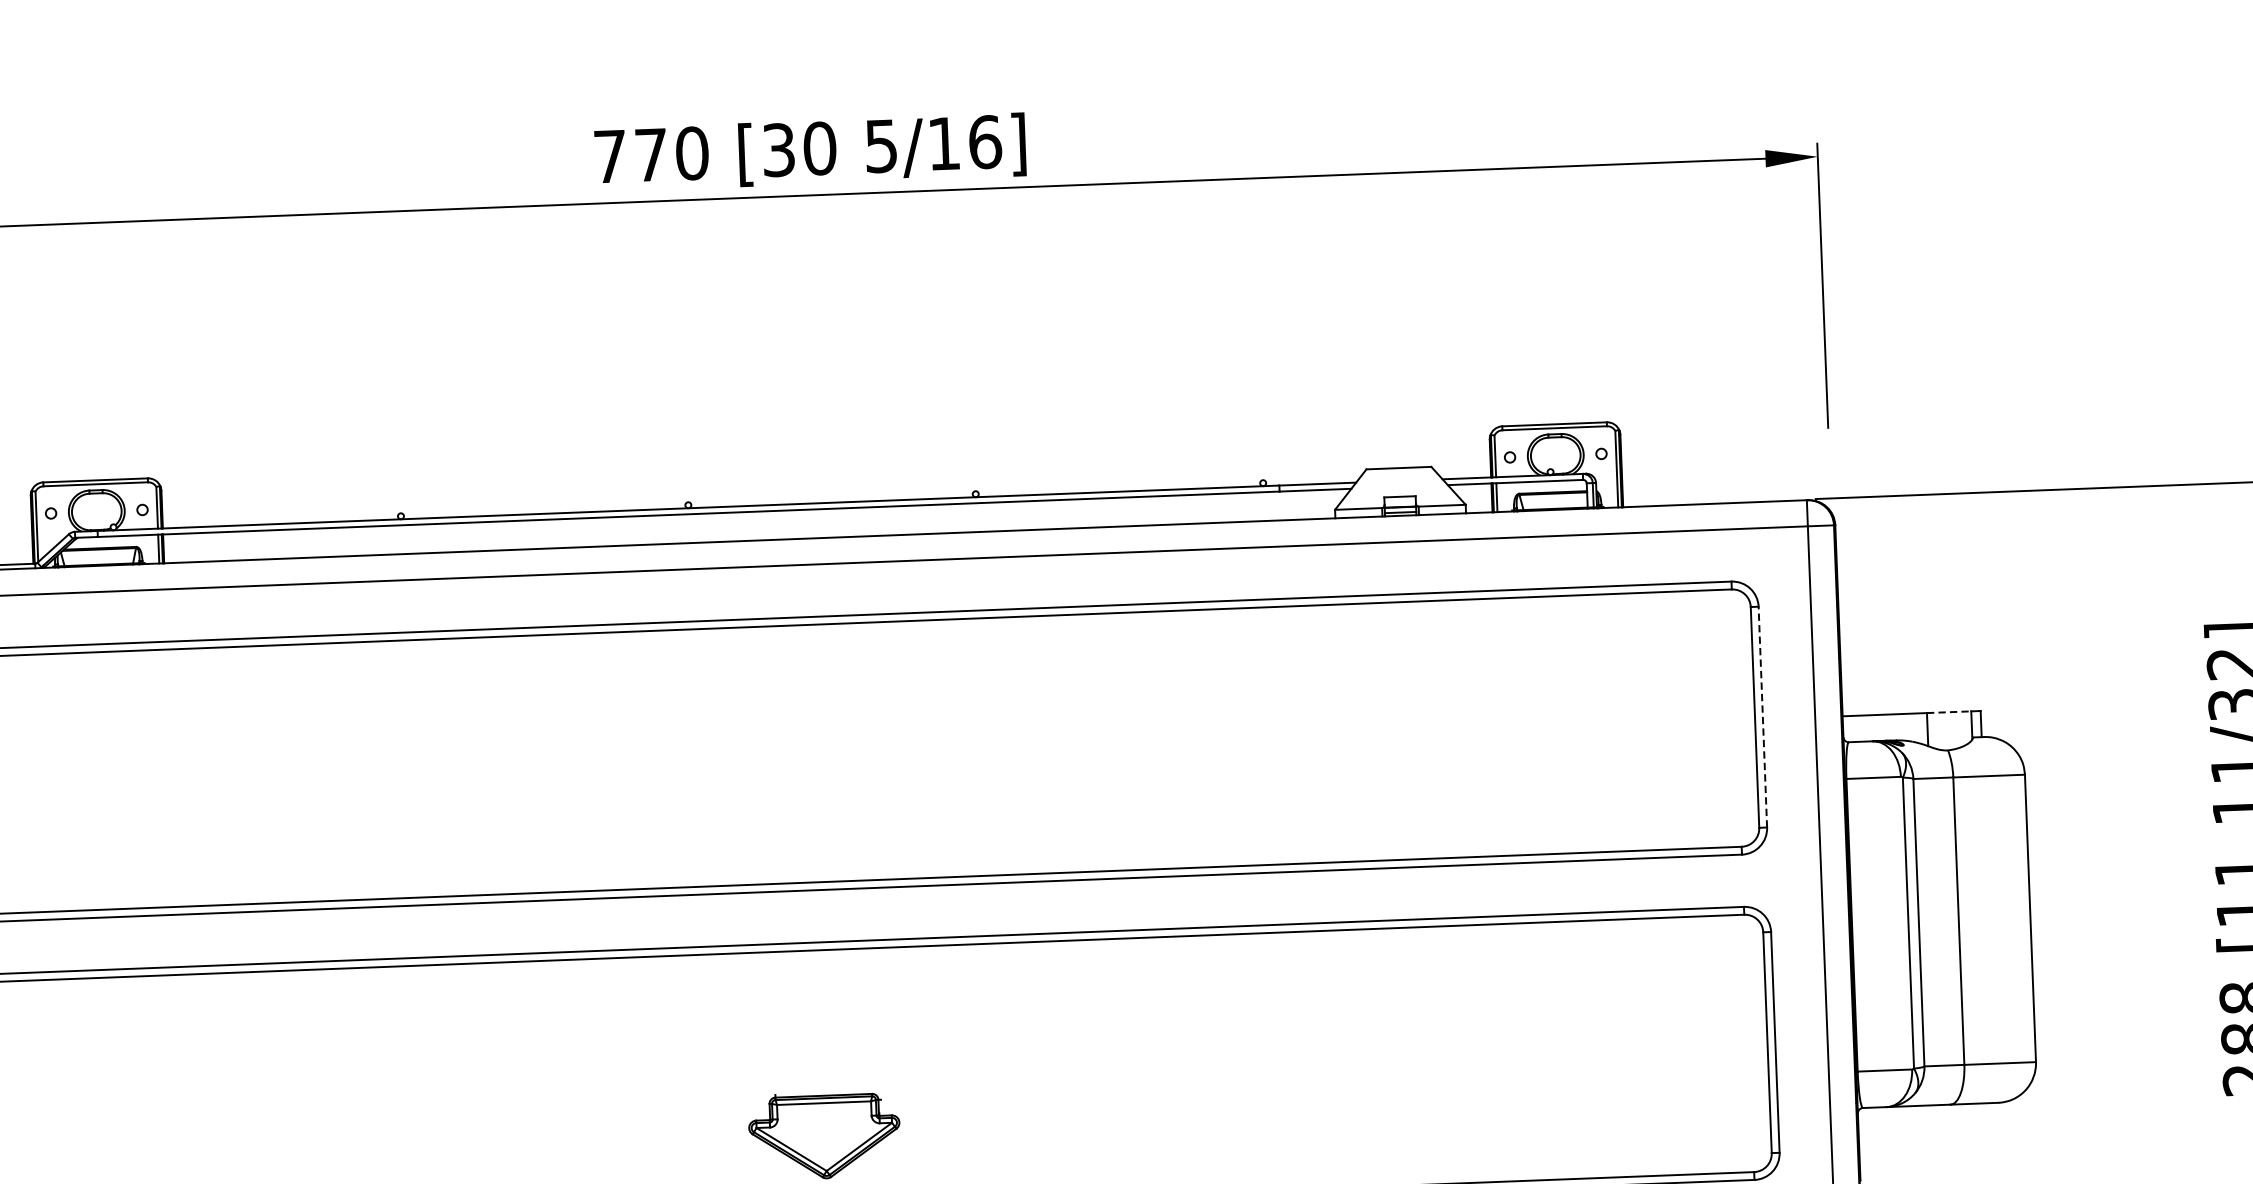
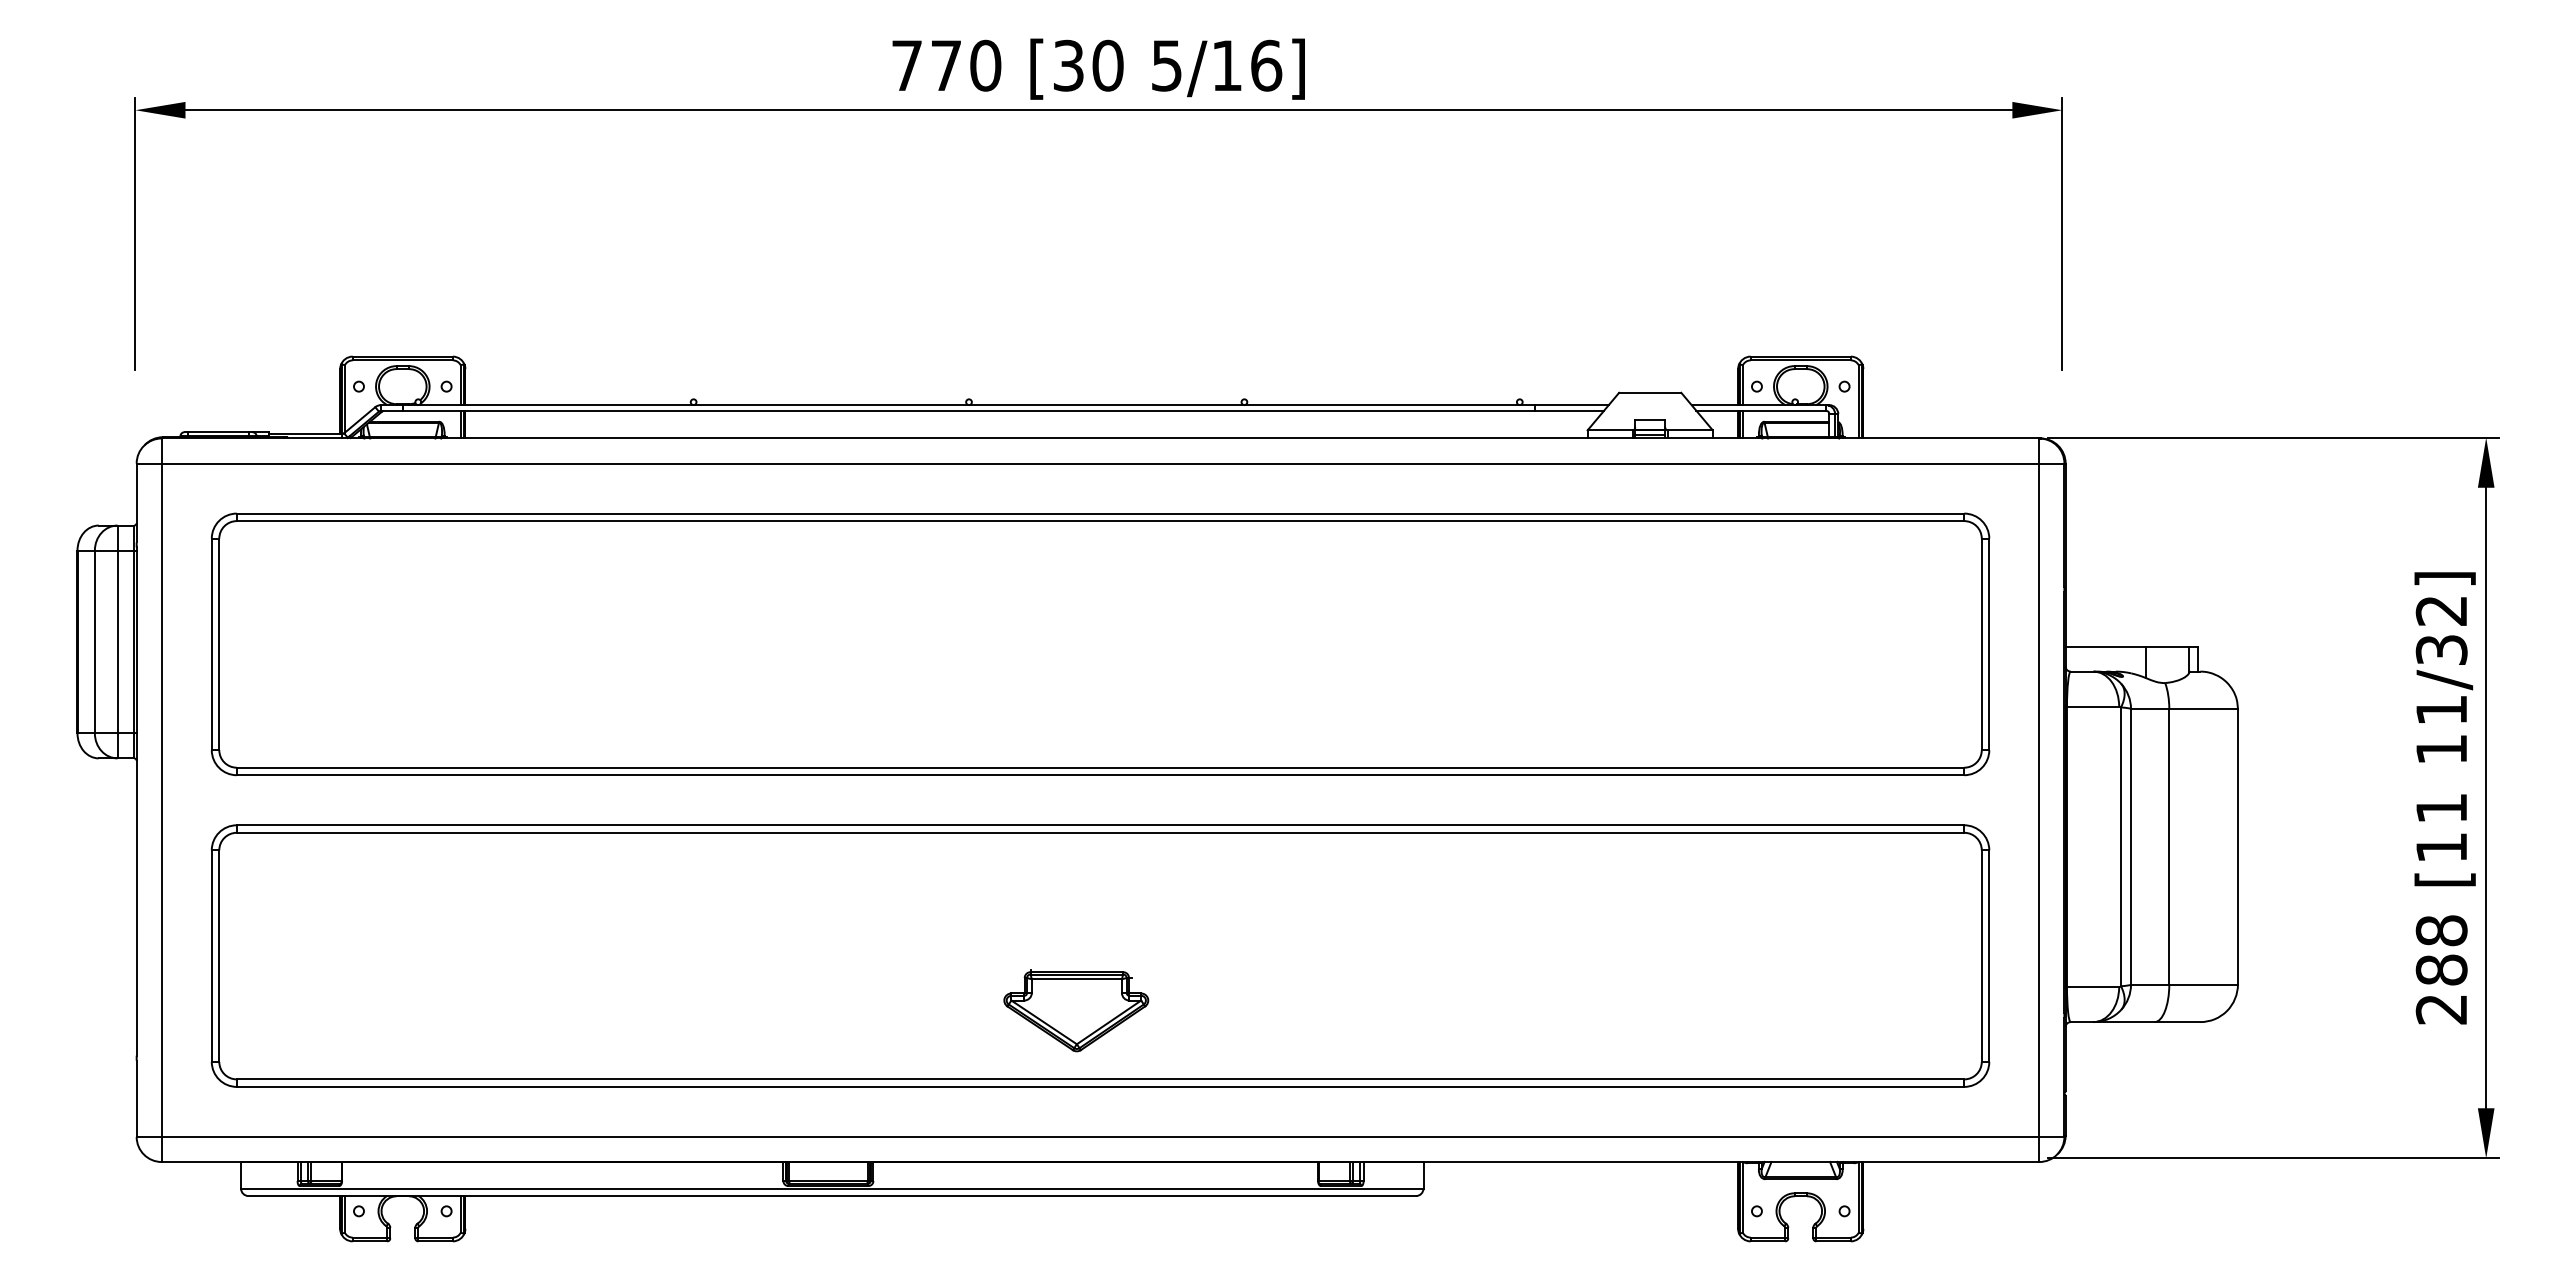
line: (1949, 712) -> (2168, 646), dashed -> solid
line: (1763, 717) -> (1989, 644), dashed -> solid

